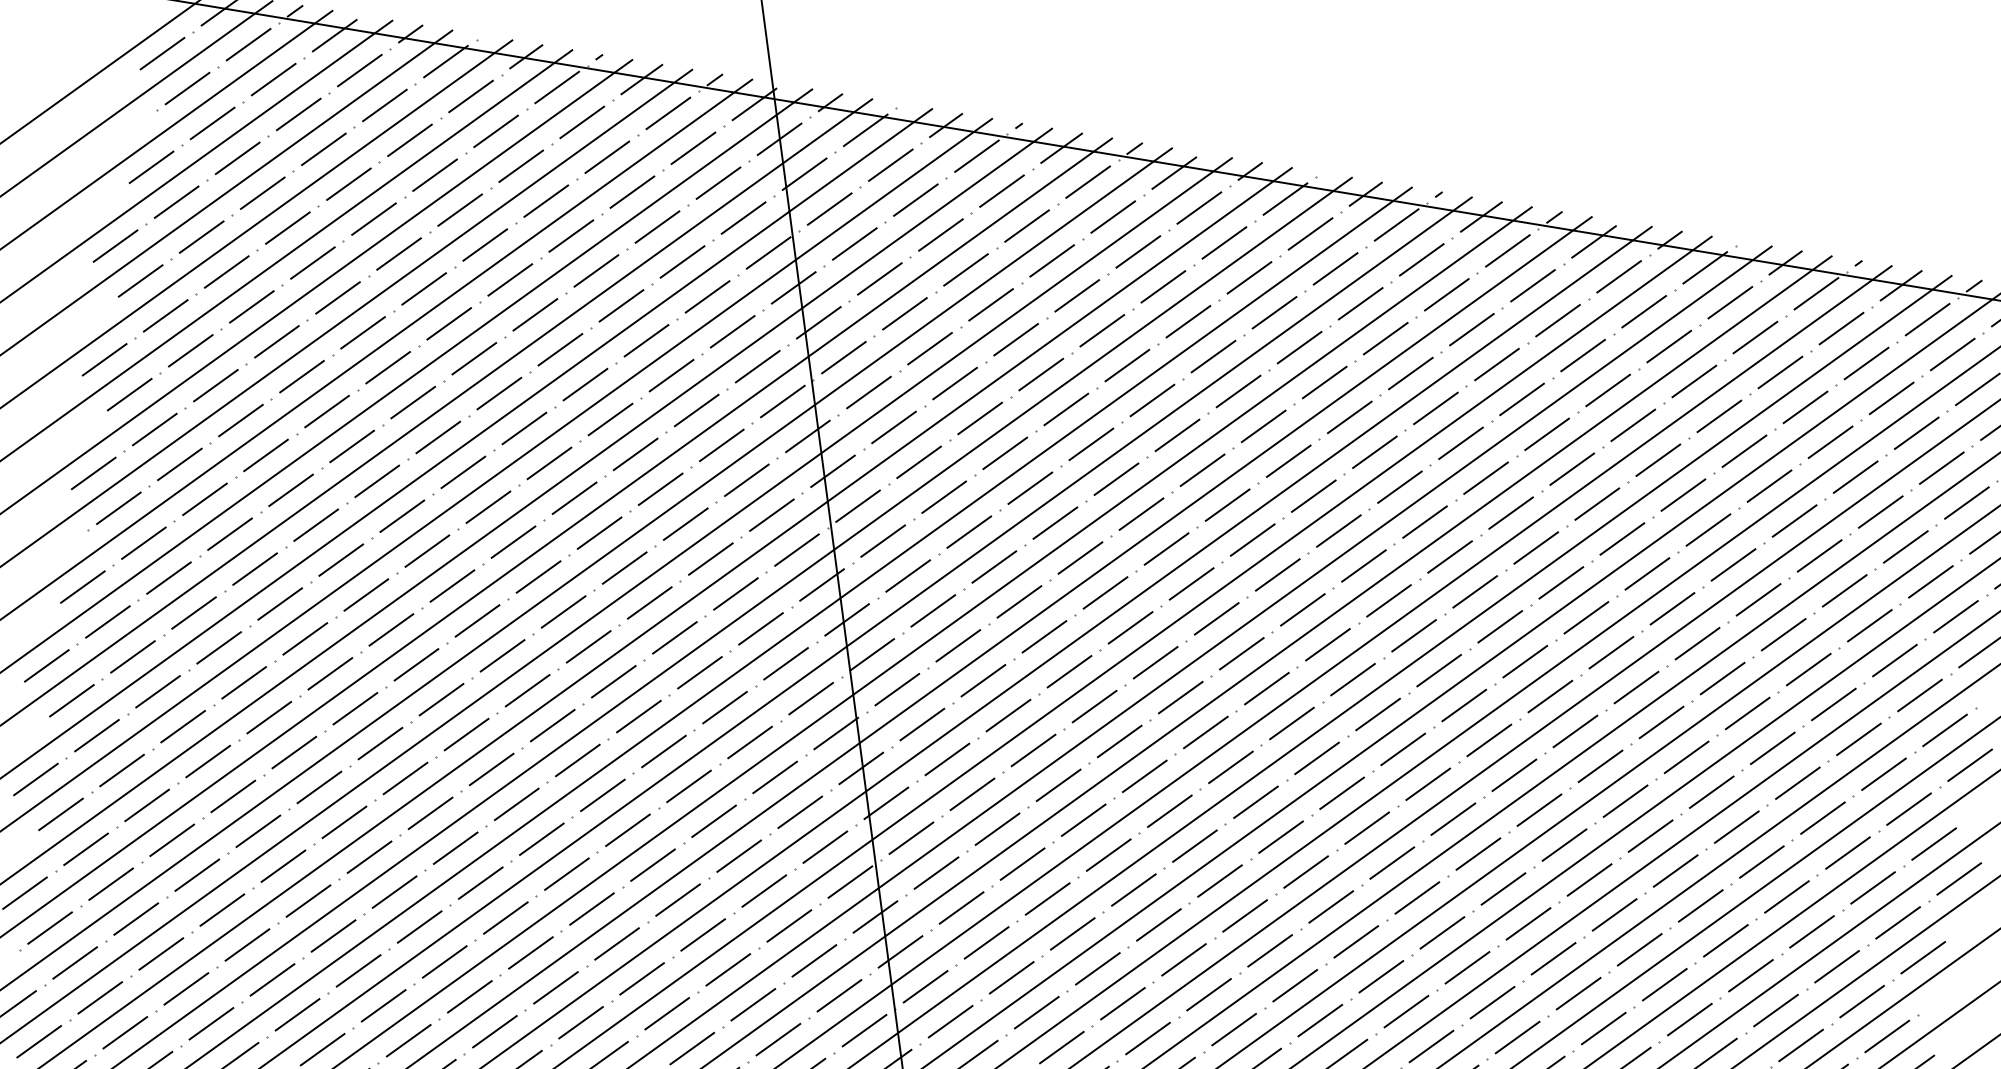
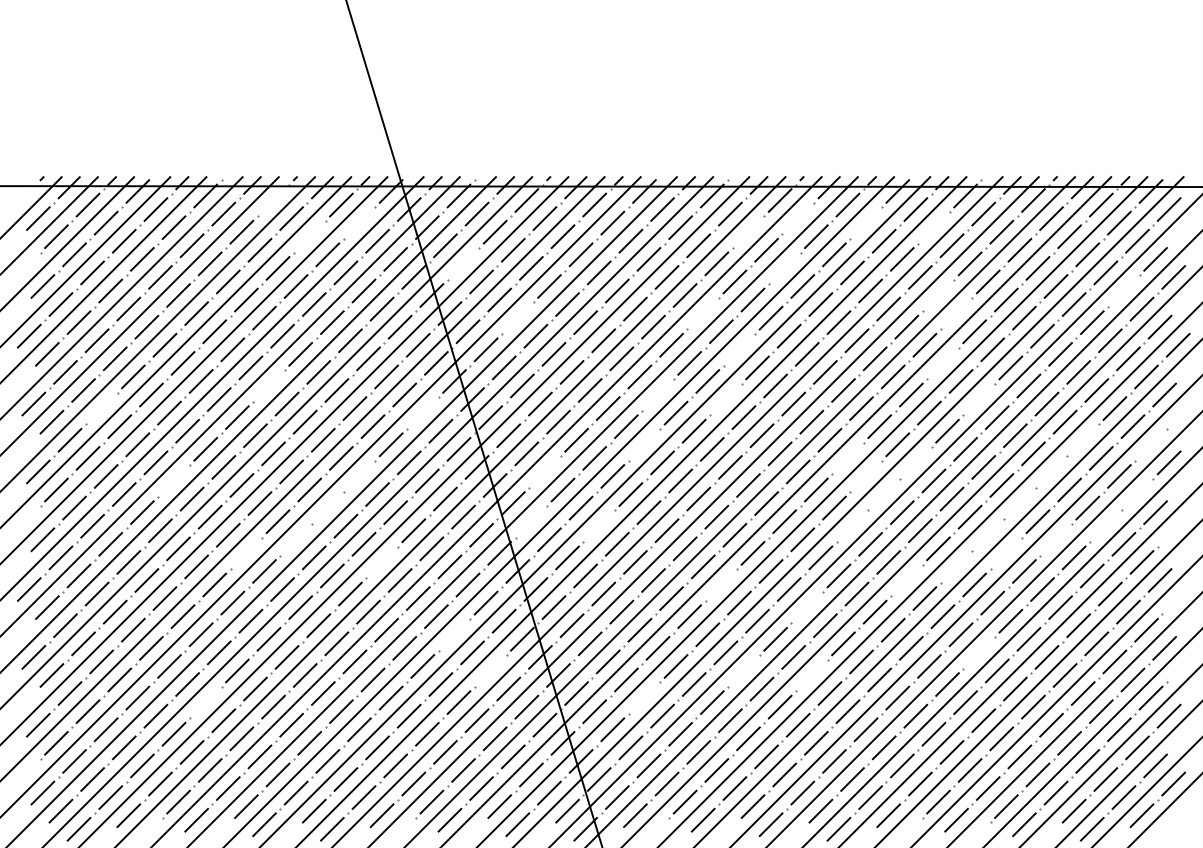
line: (557, 87) -> (273, 200), removed
line: (693, 147) -> (359, 222), removed
line: (606, 156) -> (309, 236), removed
line: (854, 243) -> (463, 263), removed
line: (1420, 259) -> (797, 218), removed
line: (1335, 267) -> (748, 231), removed
line: (1532, 284) -> (865, 222), removed
line: (1643, 311) -> (933, 227), removed
line: (1385, 338) -> (784, 268), removed
line: (929, 347) -> (517, 317), removed
line: (215, 385) -> (101, 408), removed
line: (1237, 391) -> (702, 313), removed
line: (498, 392) -> (268, 385), removed
line: (1633, 425) -> (938, 295), removed
line: (1288, 460) -> (739, 349), removed
line: (1658, 460) -> (956, 313), removed
line: (1941, 467) -> (1123, 290), removed
line: (746, 479) -> (422, 412), removed
line: (1140, 513) -> (657, 394), removed
line: (315, 524) -> (173, 480), removed
line: (1252, 539) -> (725, 399), removed
line: (1621, 539) -> (942, 363), removed
line: (624, 568) -> (359, 476), removed
line: (1105, 592) -> (644, 444), removed
line: (1671, 608) -> (978, 399), removed
line: (563, 610) -> (327, 507), removed
line: (932, 610) -> (544, 471), removed
line: (501, 655) -> (295, 539), removed
line: (416, 665) -> (246, 553), removed
line: (1438, 670) -> (847, 458), removed
line: (897, 689) -> (531, 521), removed
line: (1549, 695) -> (915, 462), removed
line: (1832, 703) -> (1082, 439), removed
line: (1463, 705) -> (865, 476), removed
line: (1007, 714) -> (598, 525), removed
line: (637, 716) -> (381, 562), removed
line: (1944, 729) -> (1150, 444), removed
line: (1488, 740) -> (883, 494), removed
line: (1772, 747) -> (1051, 471), removed
line: (1428, 783) -> (852, 525), removed
line: (1711, 791) -> (1019, 503), removed
line: (1909, 809) -> (1137, 494), removed
line: (1649, 834) -> (987, 534), removed
line: (1195, 845) -> (721, 584), removed
line: (1847, 851) -> (1105, 525), removed
line: (739, 855) -> (454, 634), removed
line: (1760, 861) -> (1055, 539), removed
line: (1675, 871) -> (1006, 553), removed
line: (1958, 878) -> (1173, 530), removed
line: (1589, 879) -> (956, 566), removed
line: (1502, 888) -> (906, 580), removed
line: (308, 900) -> (205, 702), removed
line: (1331, 906) -> (807, 607), removed
line: (789, 925) -> (490, 670), removed
line: (1208, 993) -> (743, 670), removed
line: (1037, 1011) -> (644, 697), removed
line: (1319, 1020) -> (811, 675), removed
line: (1602, 1027) -> (978, 652), removed

